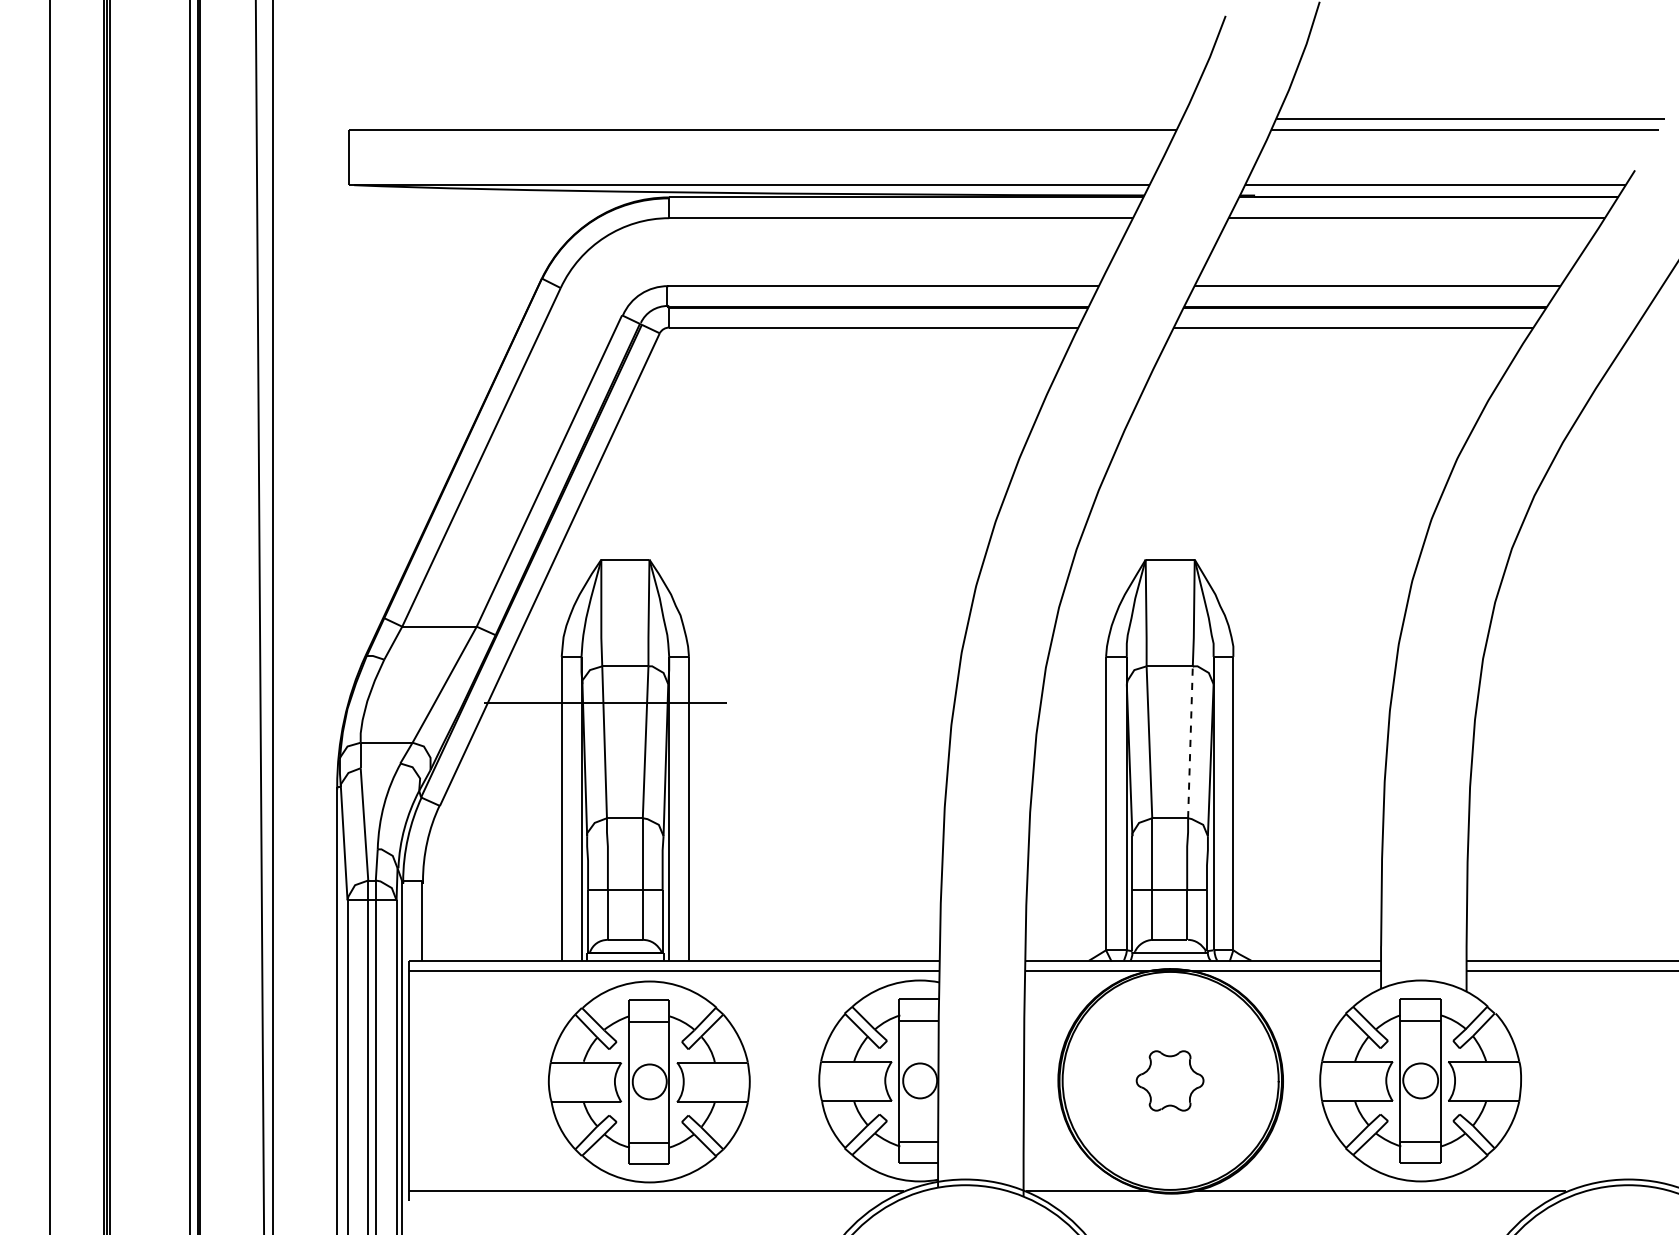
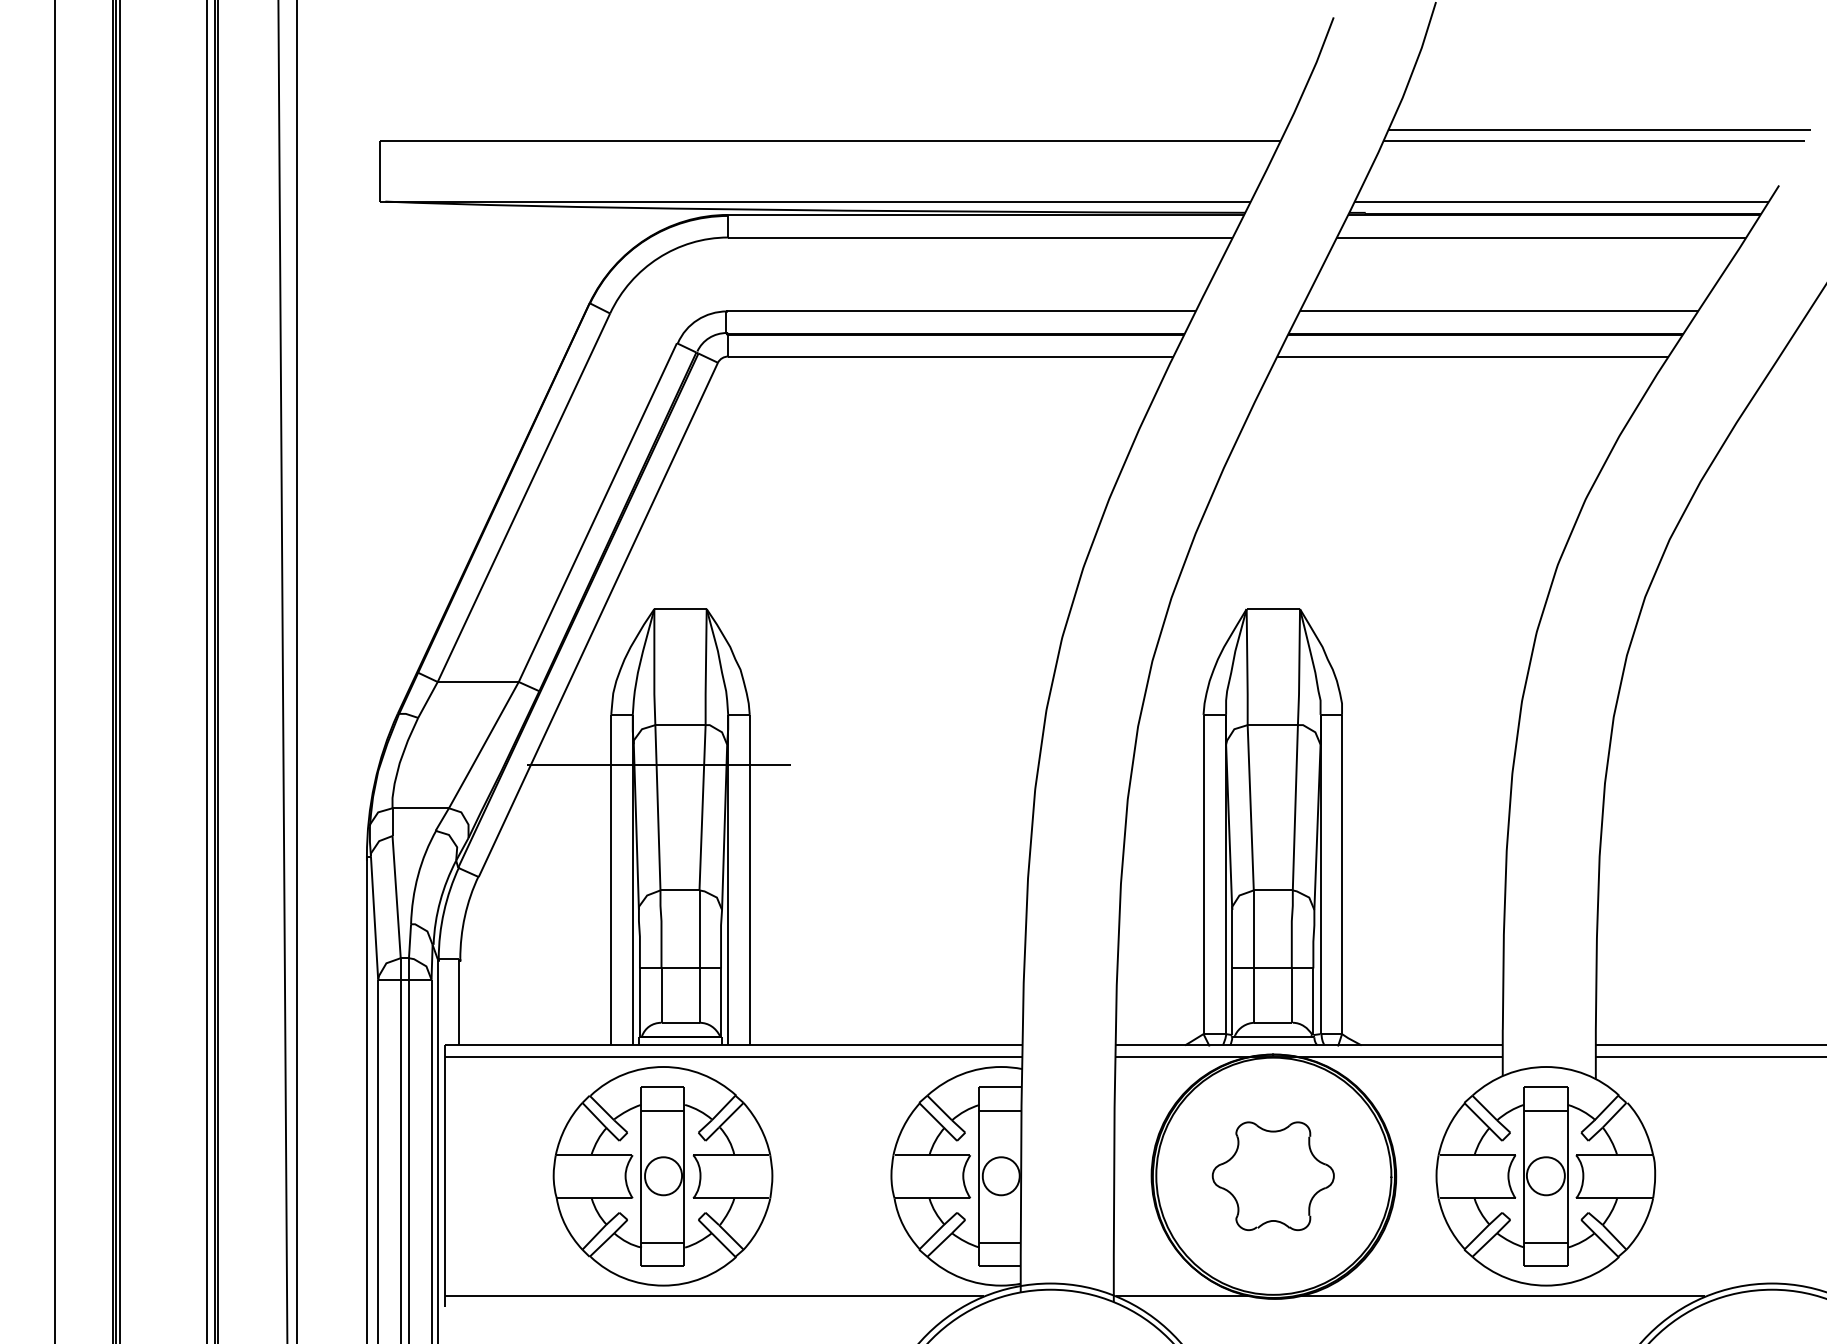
line: (1190, 741) -> (1295, 806), dashed -> solid
part: (1169, 1080) -> (1272, 1175), size x1.67
part: (648, 1081) -> (662, 1175), moved

